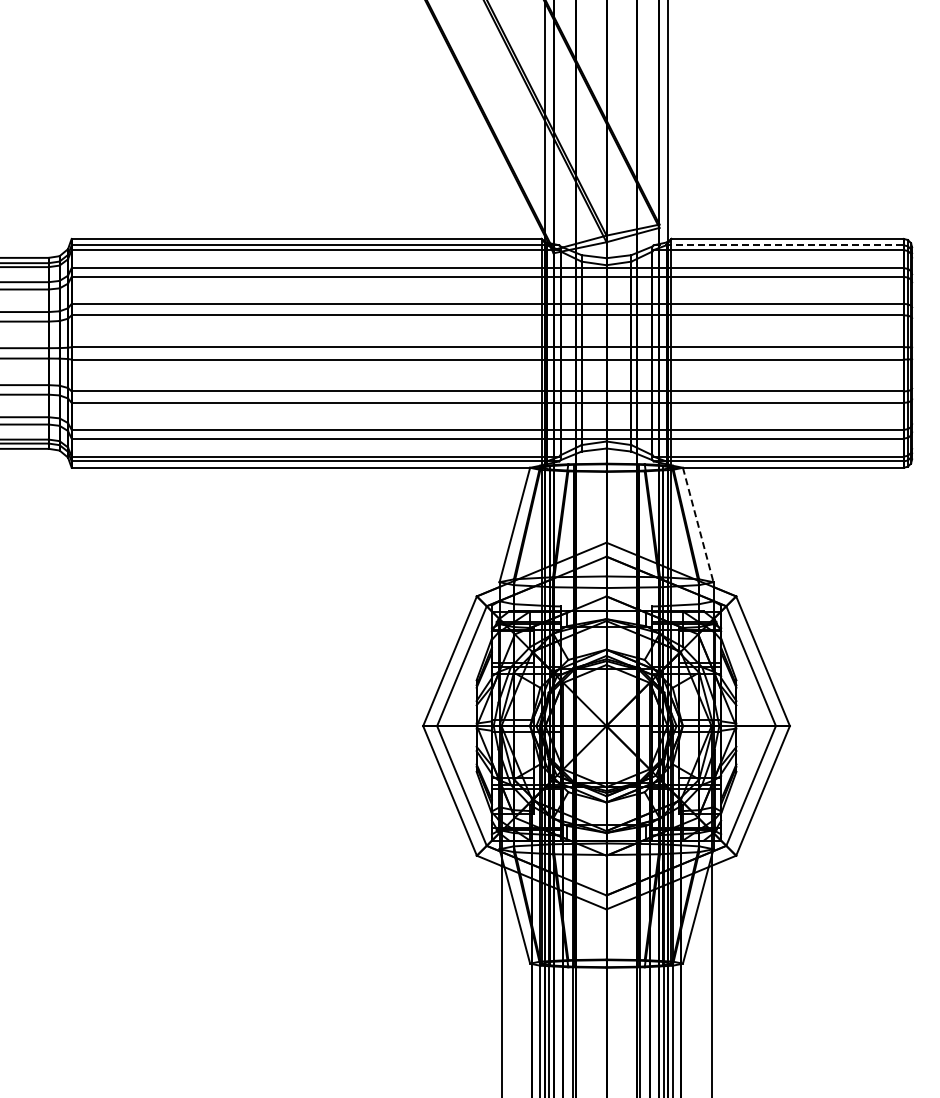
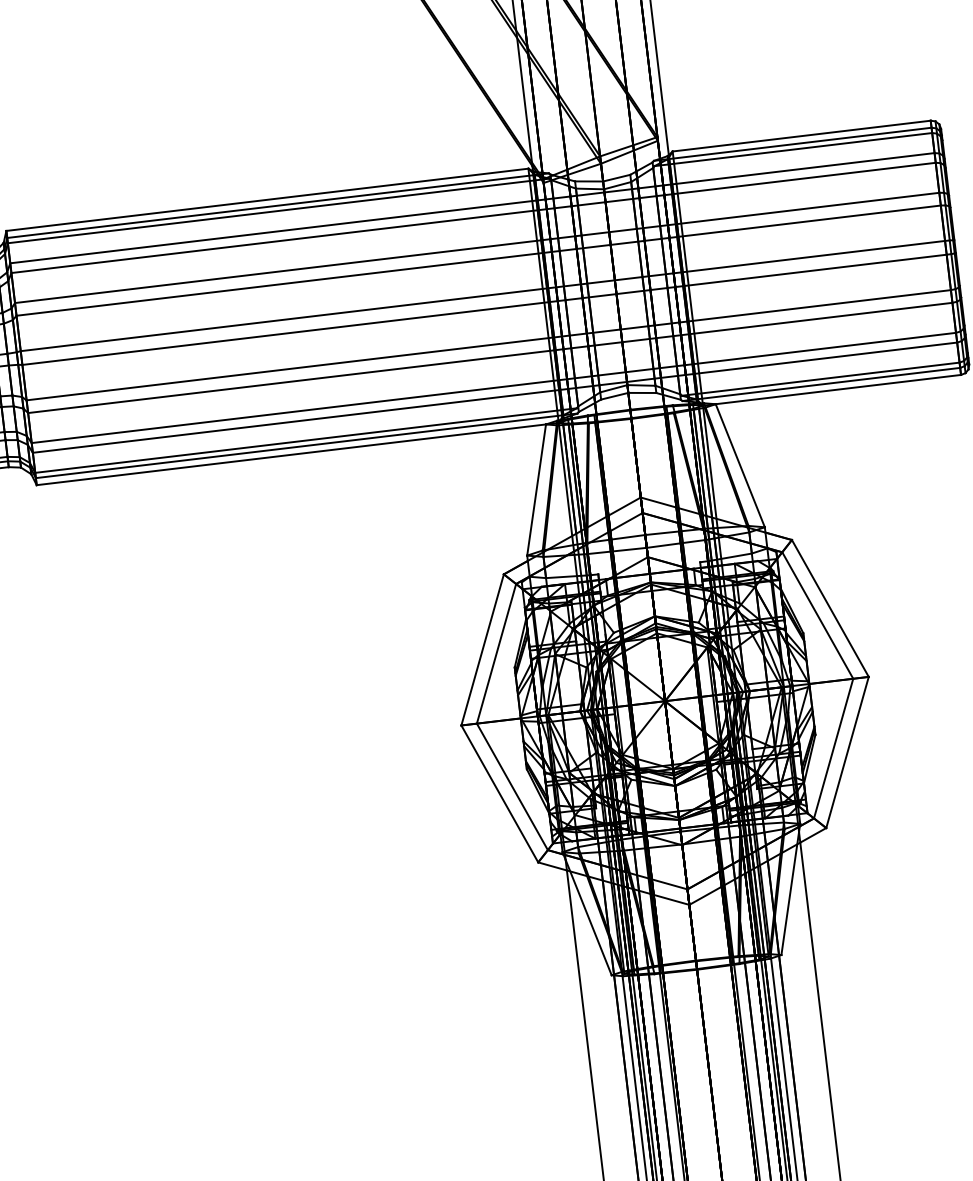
line: (778, 245) -> (792, 144), dashed -> solid
line: (698, 525) -> (740, 466), dashed -> solid

